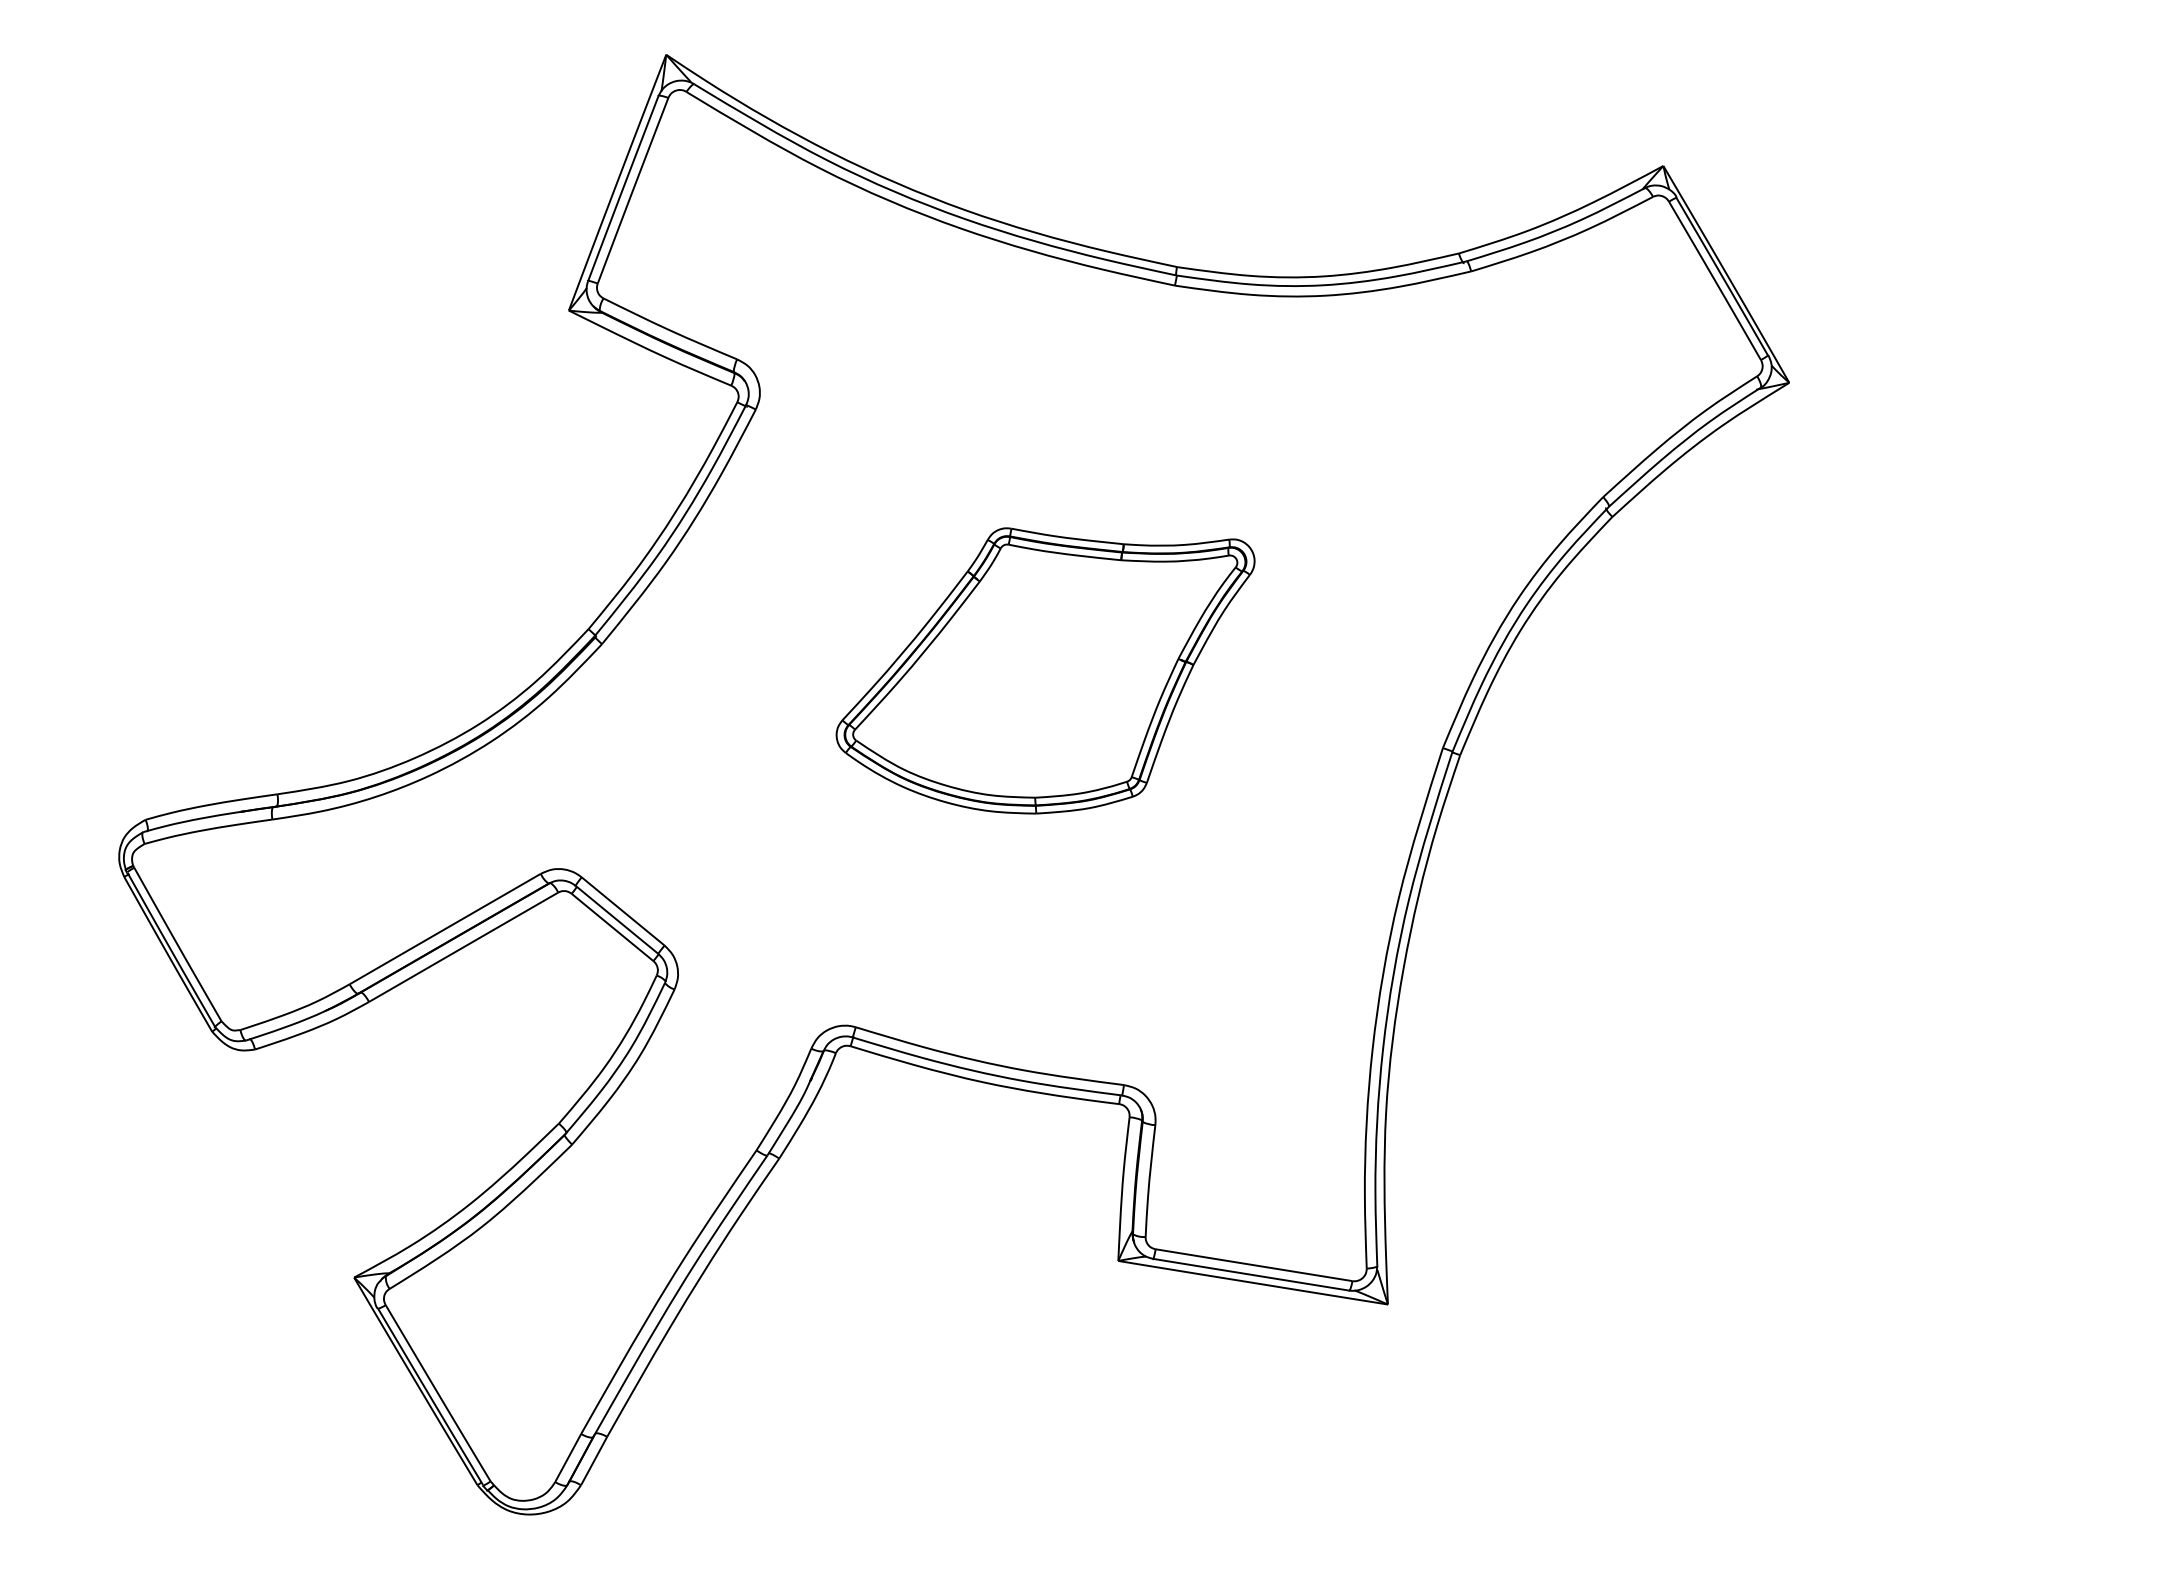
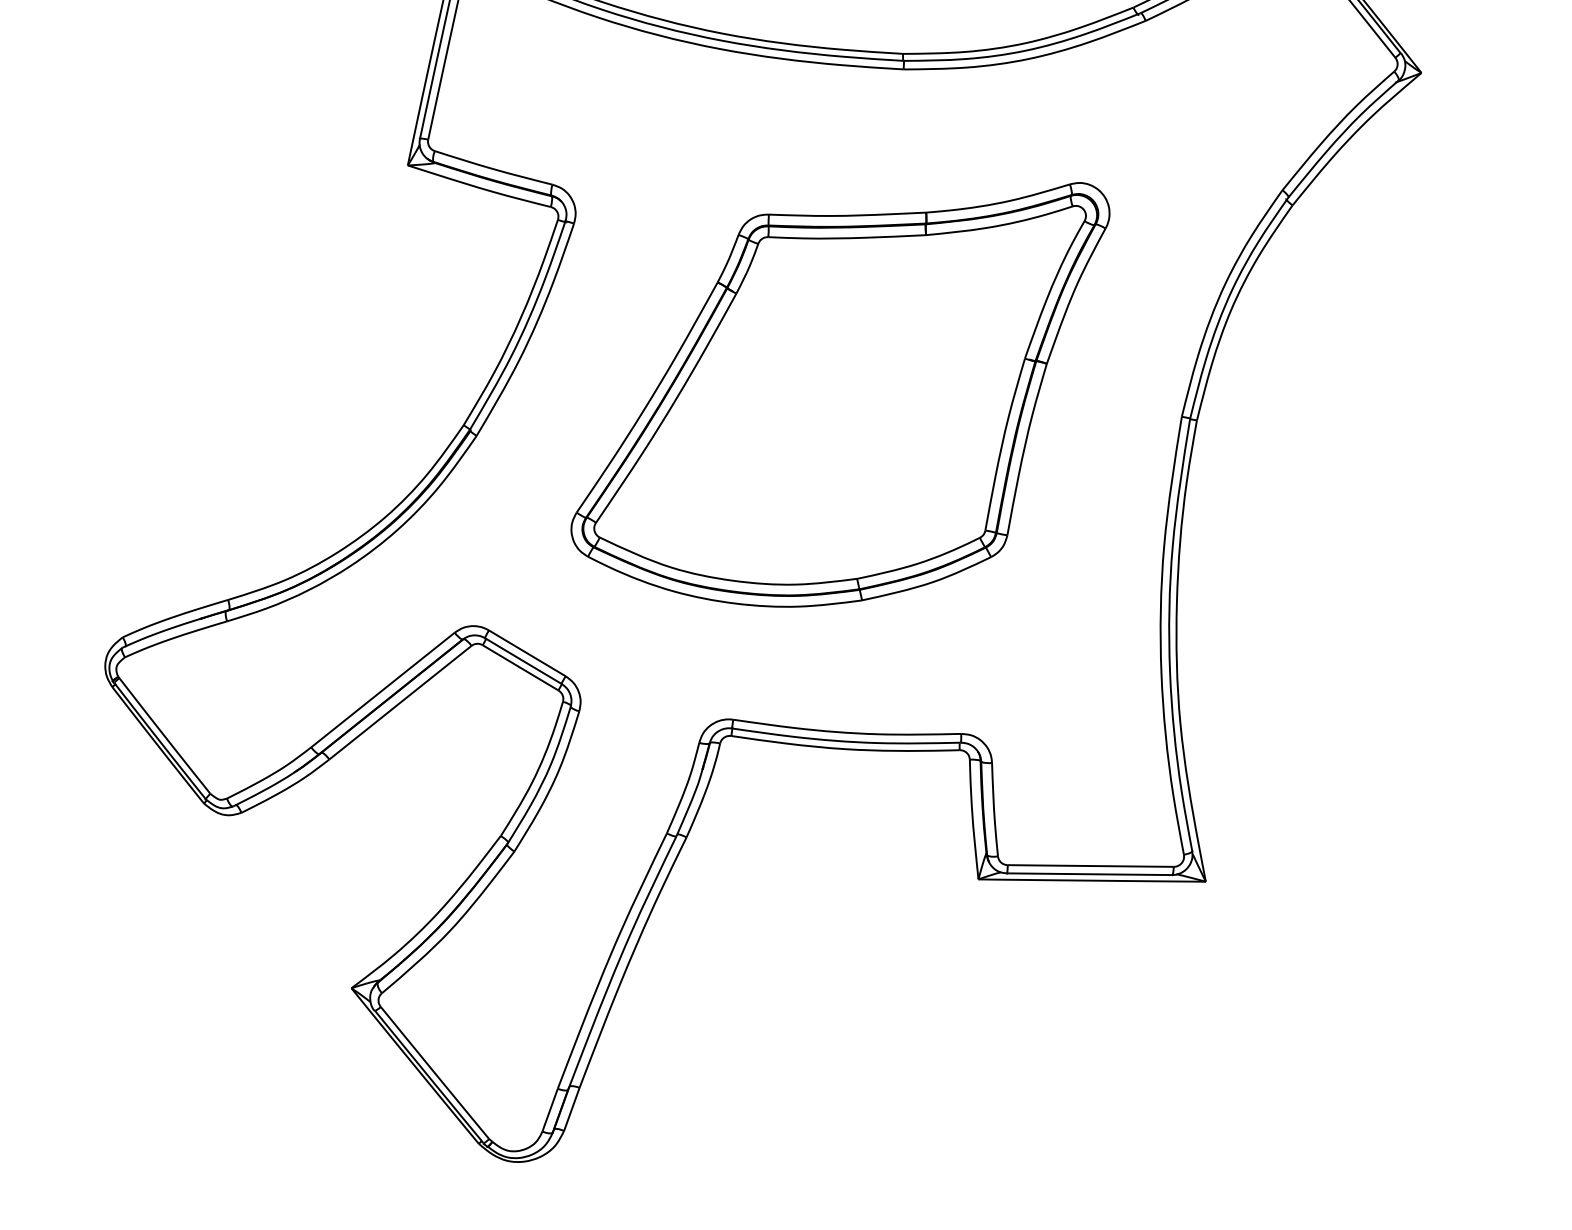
part: (1045, 670) -> (845, 402), size x1.67

